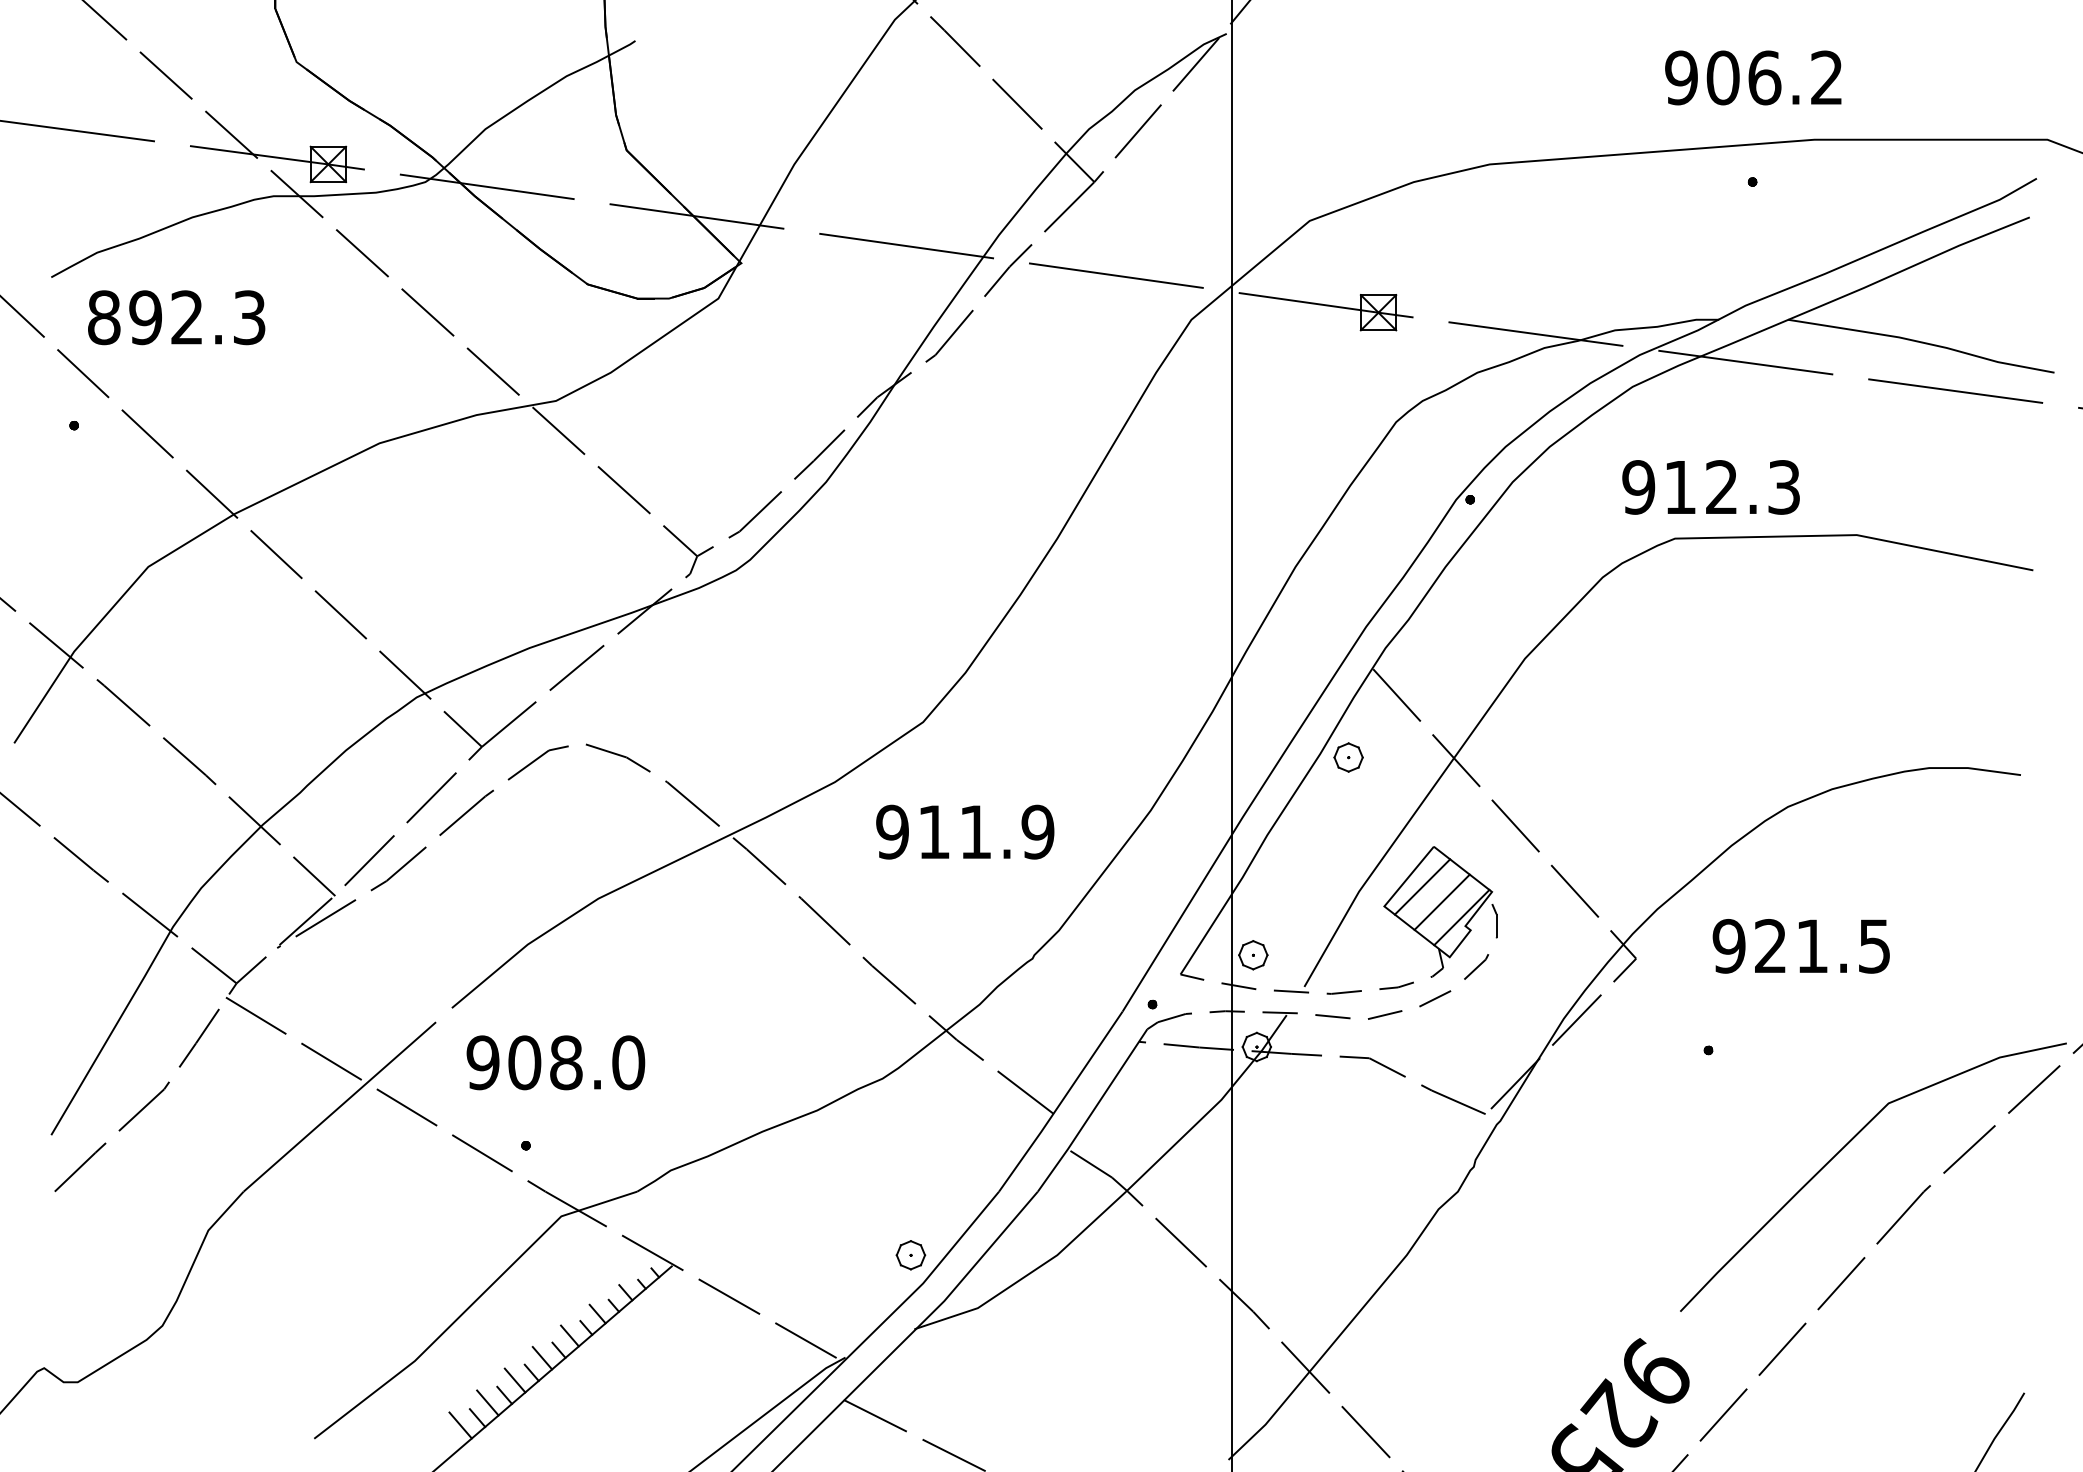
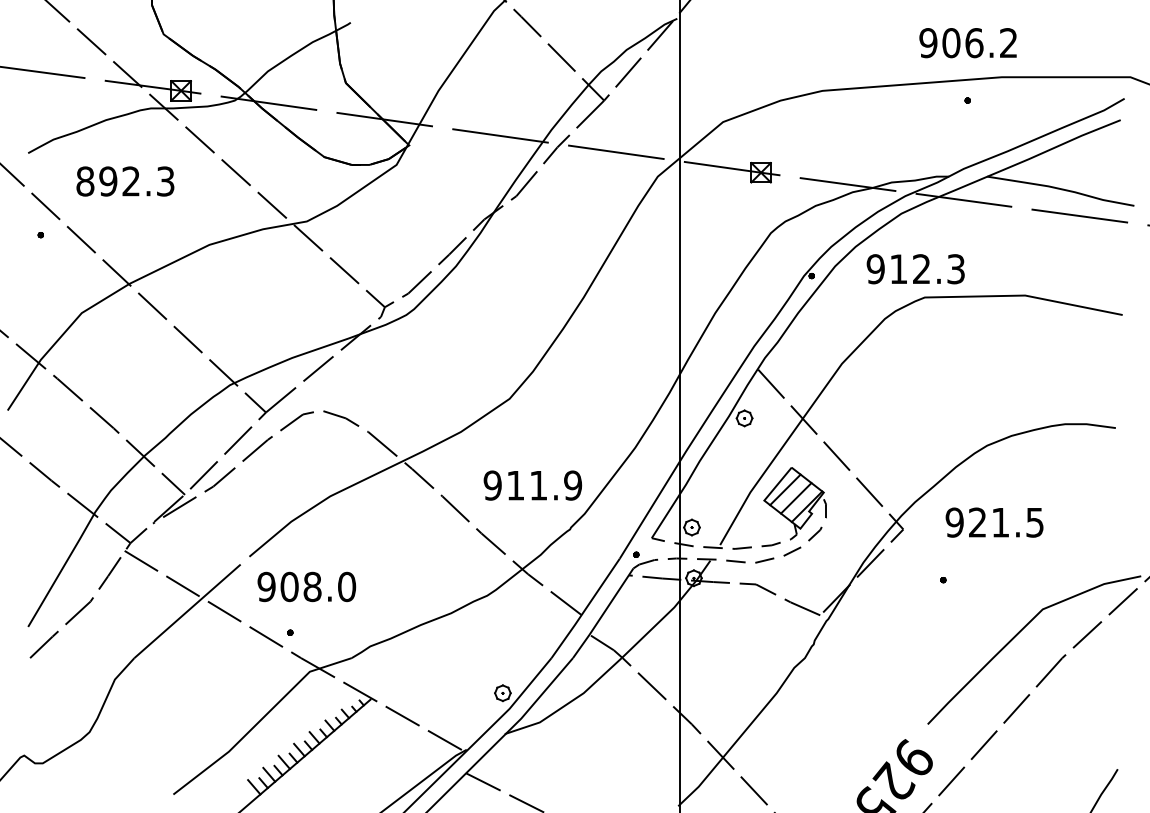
text: (176, 317) -> (125, 181), moved
text: (1710, 487) -> (915, 269), moved
text: (964, 831) -> (532, 485), moved

